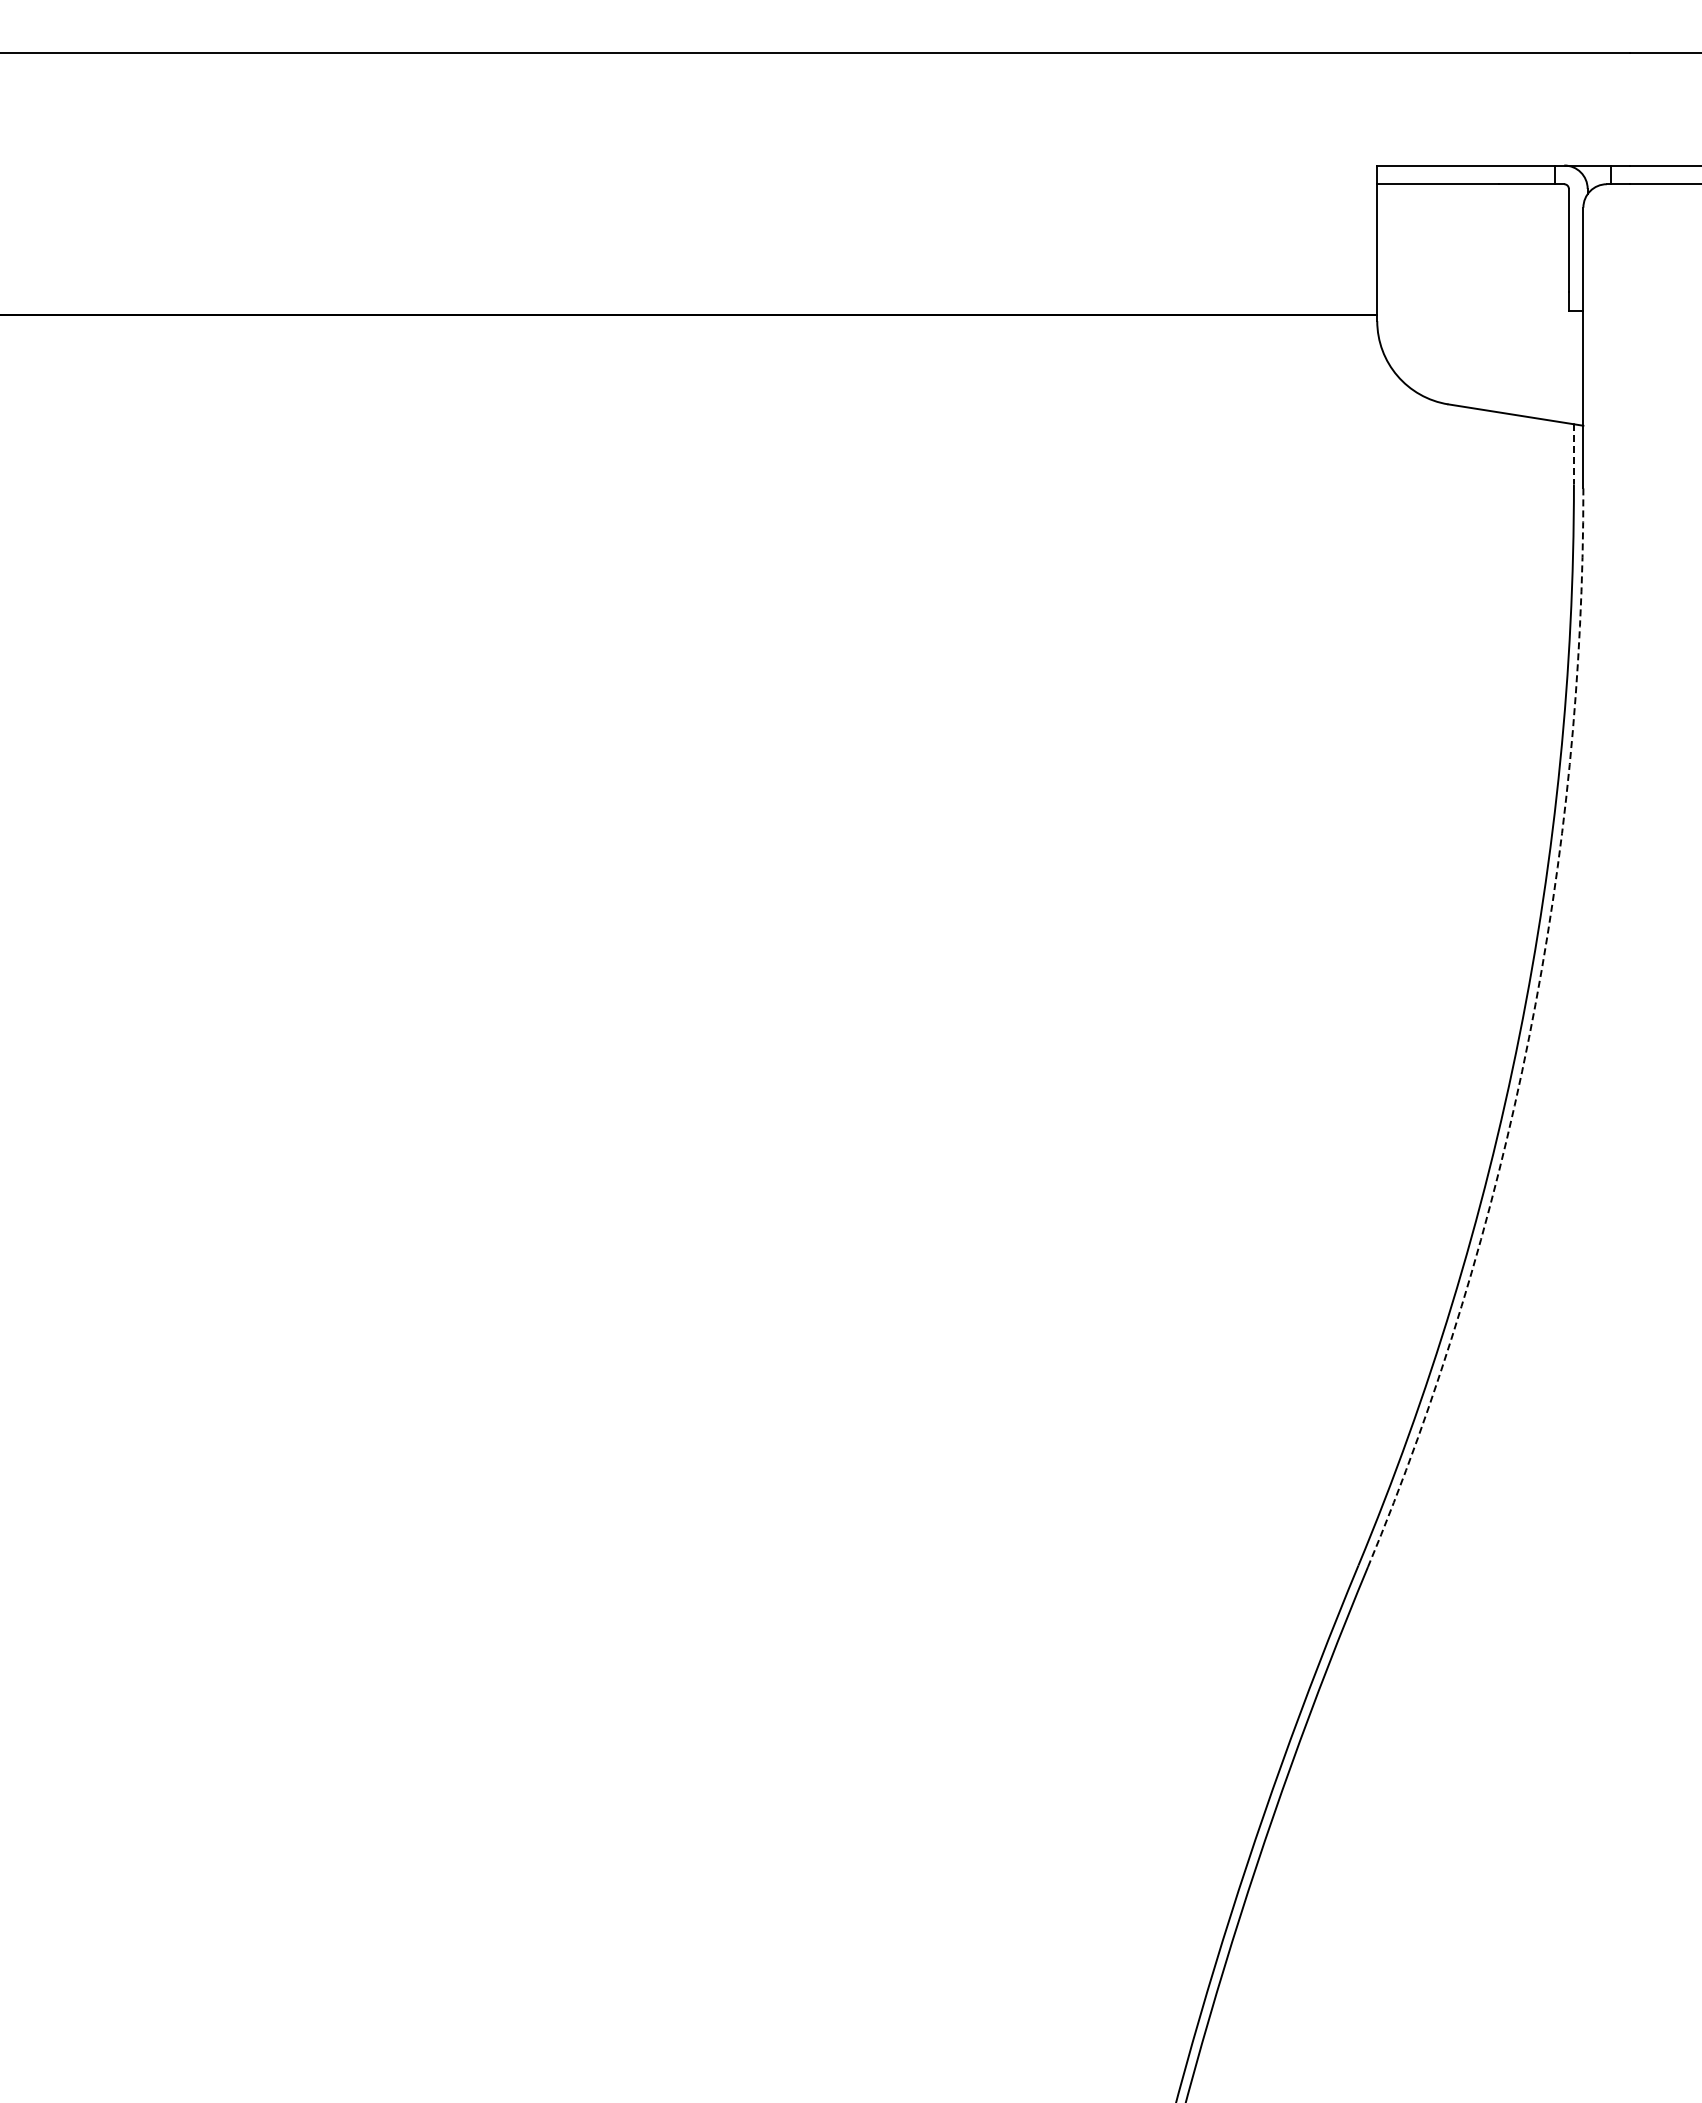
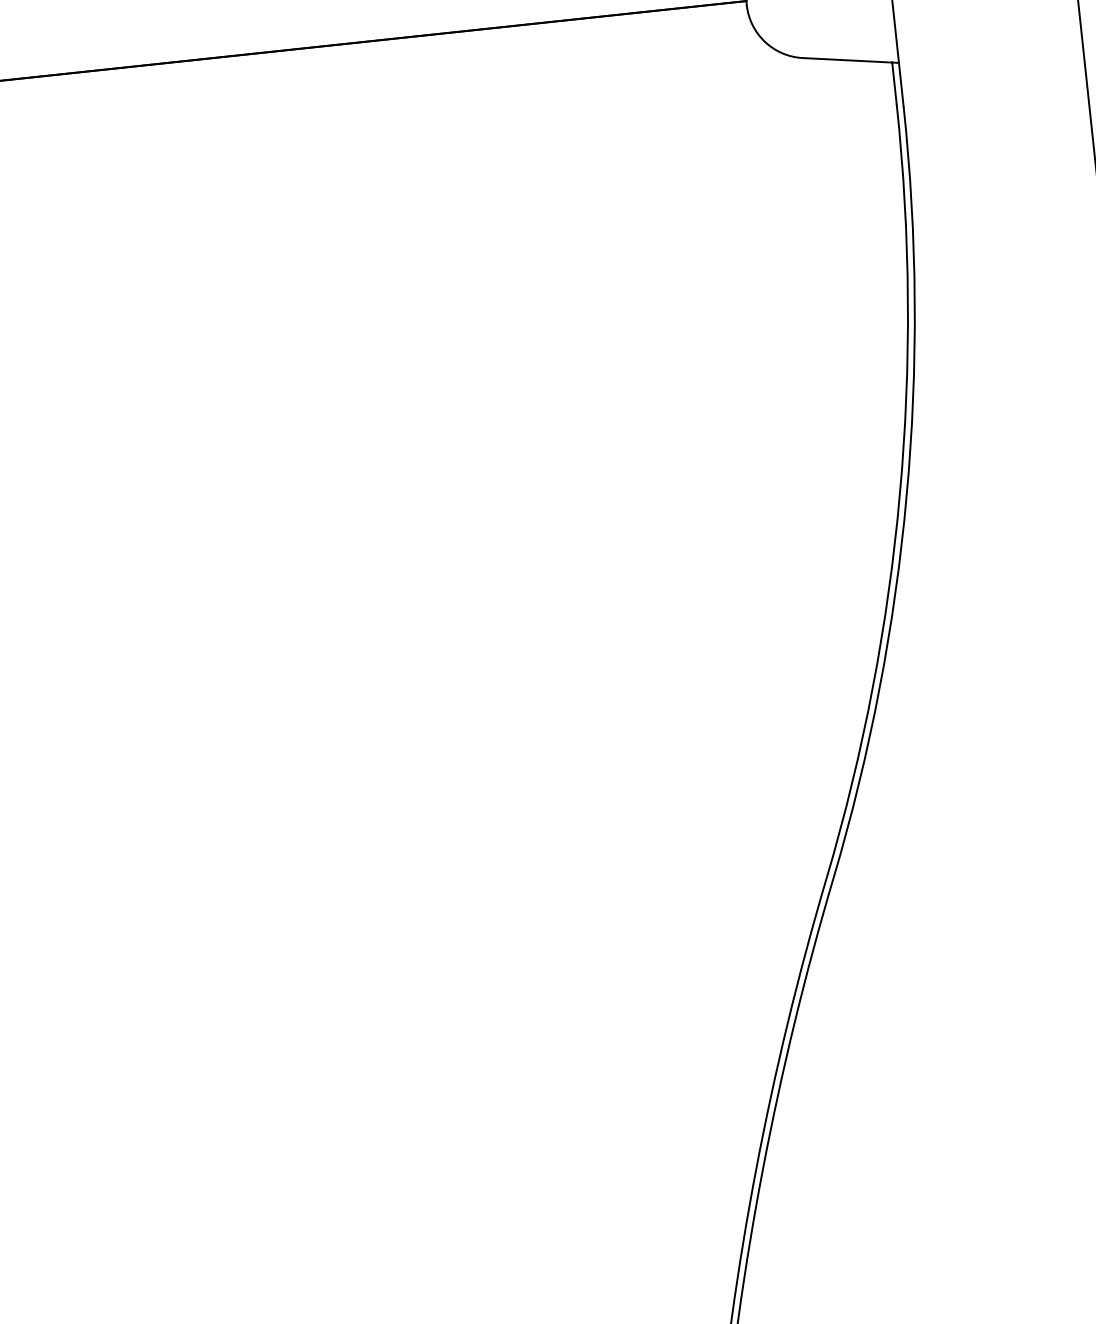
line: (1573, 454) -> (894, 83), dashed -> solid
arc: (1529, 1038) -> (907, 496), dashed -> solid

